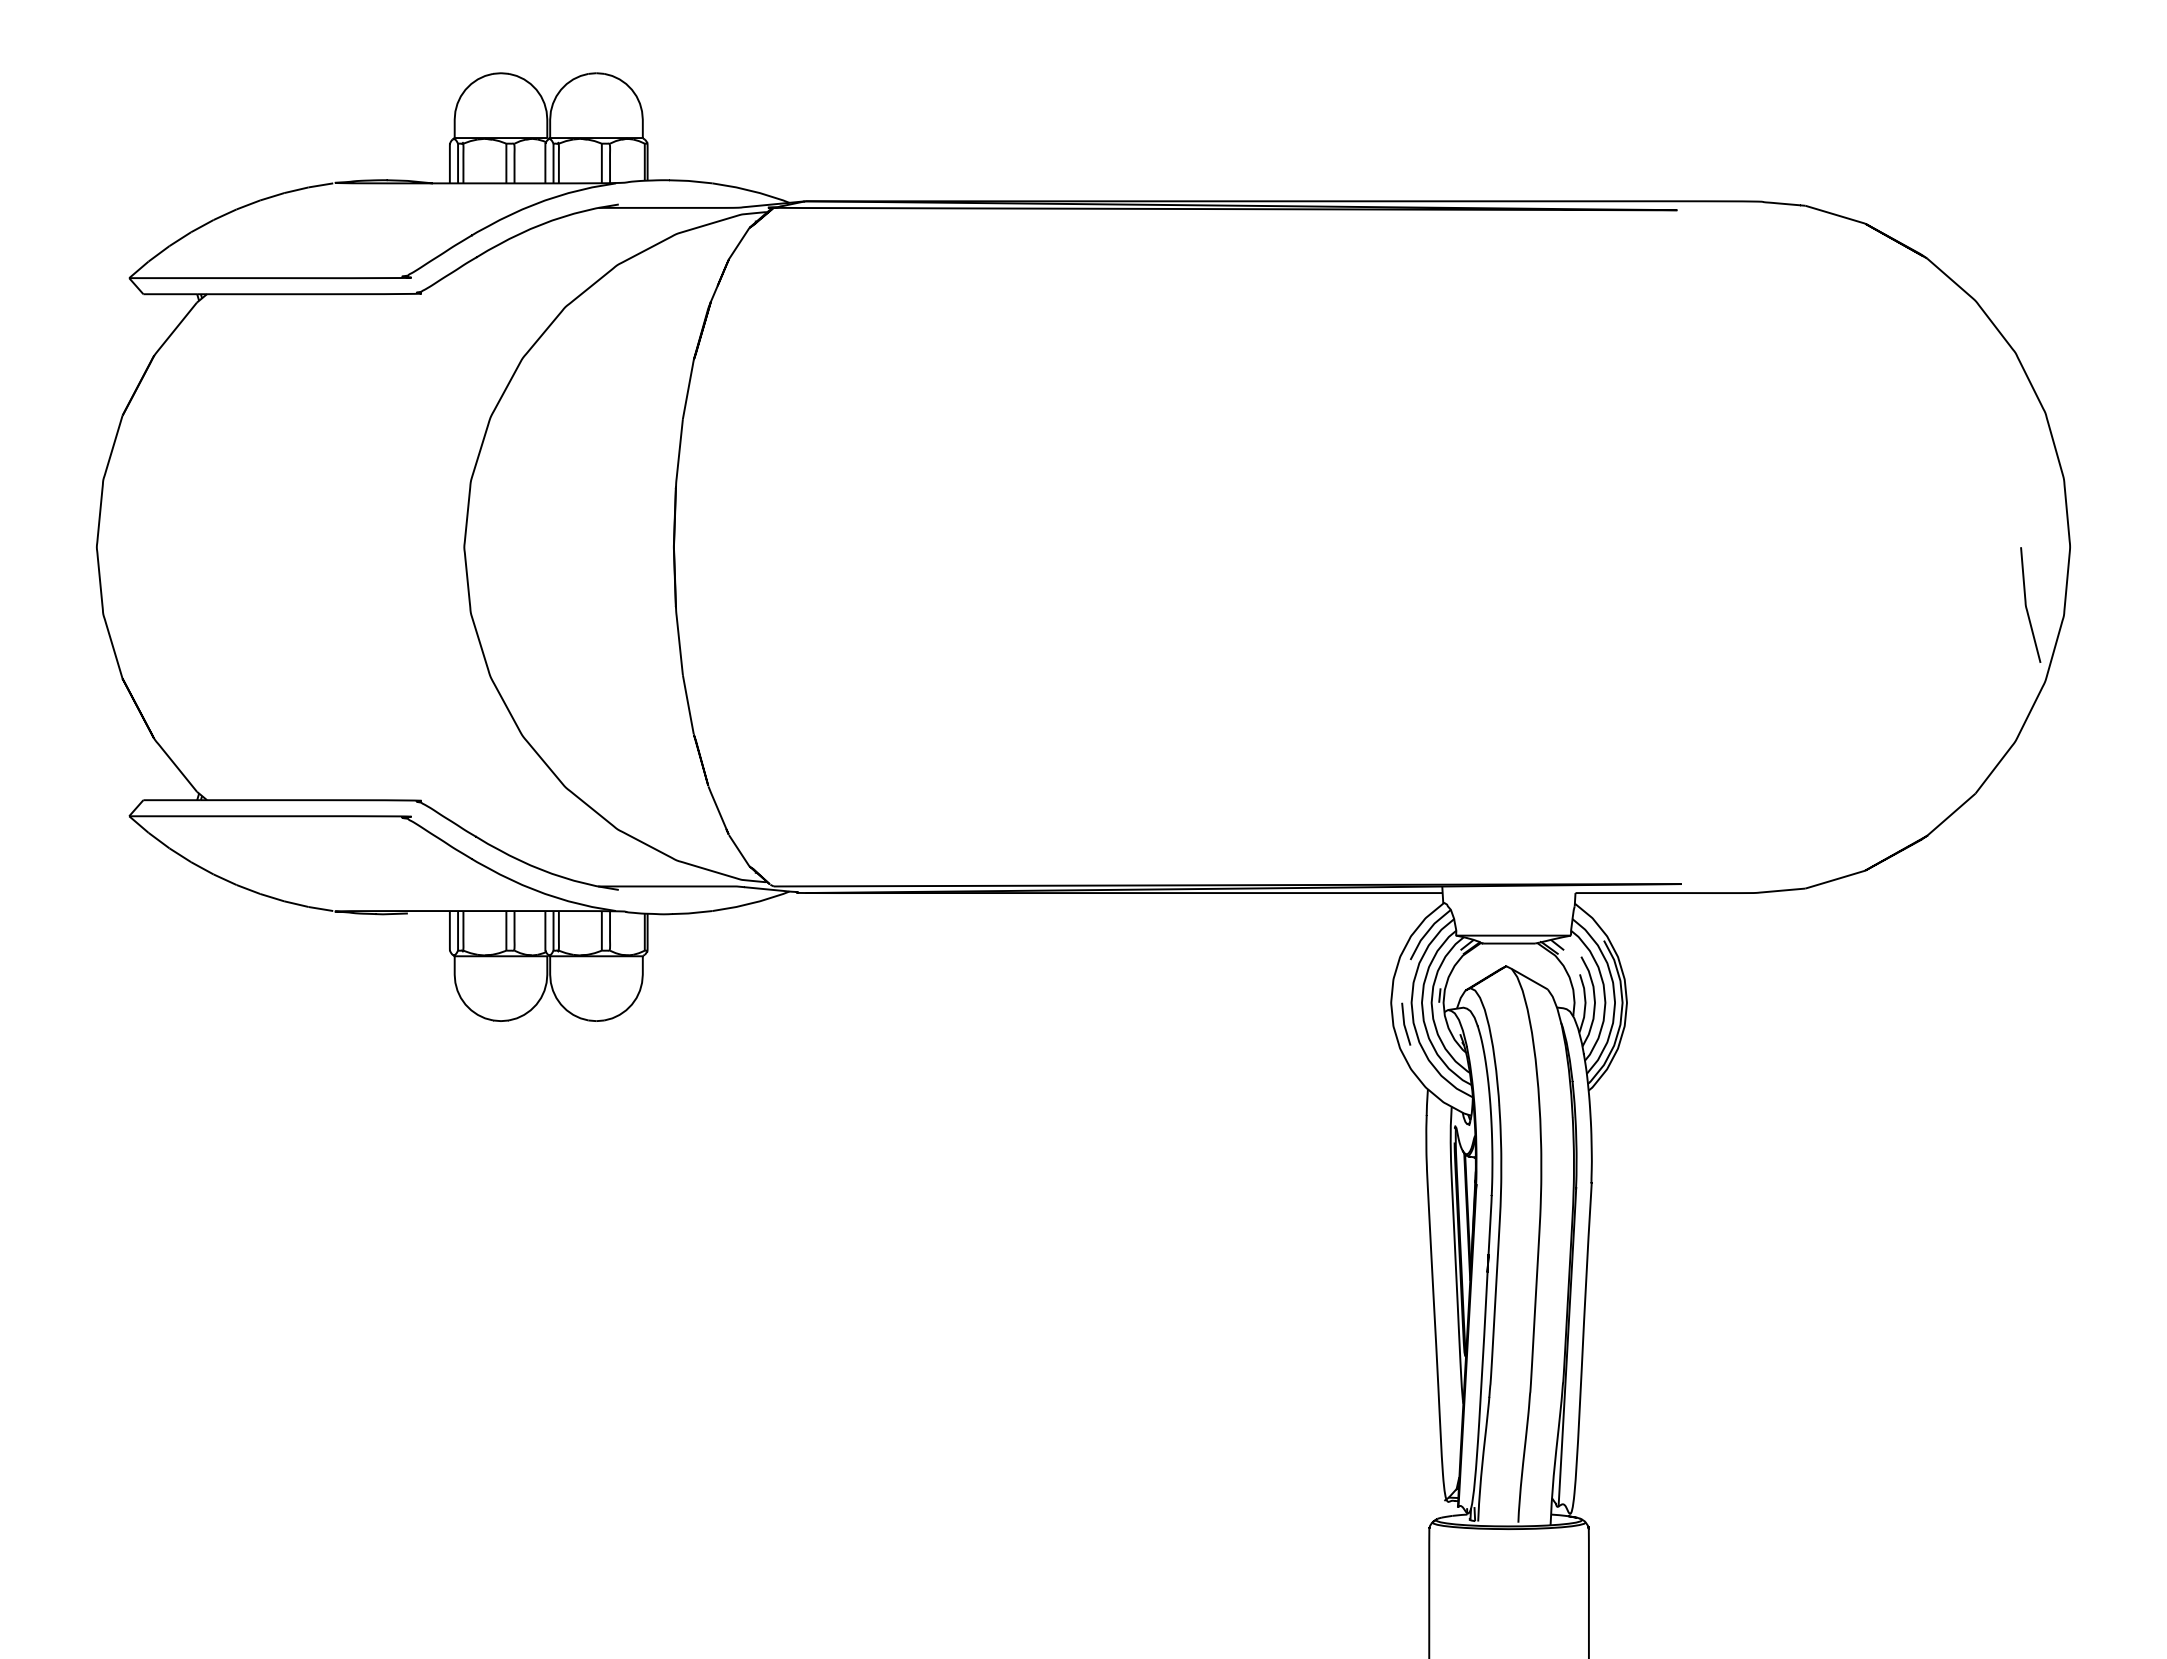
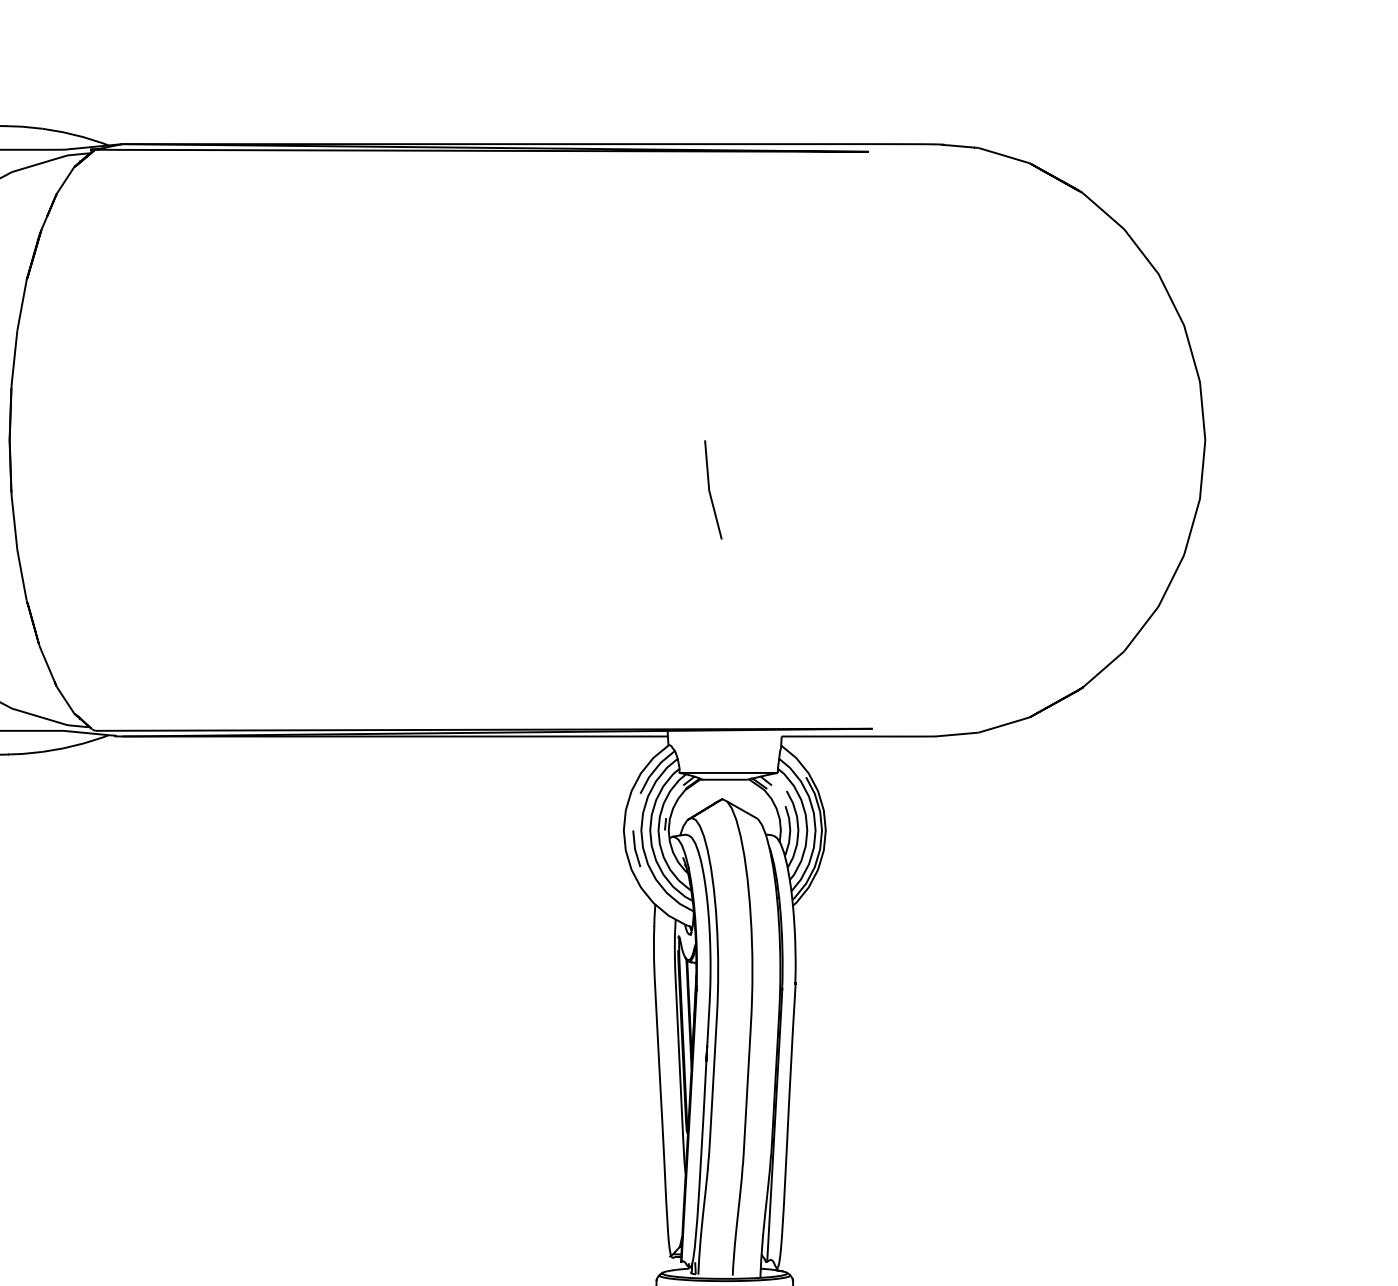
curve: (2026, 604) -> (709, 489), moved

